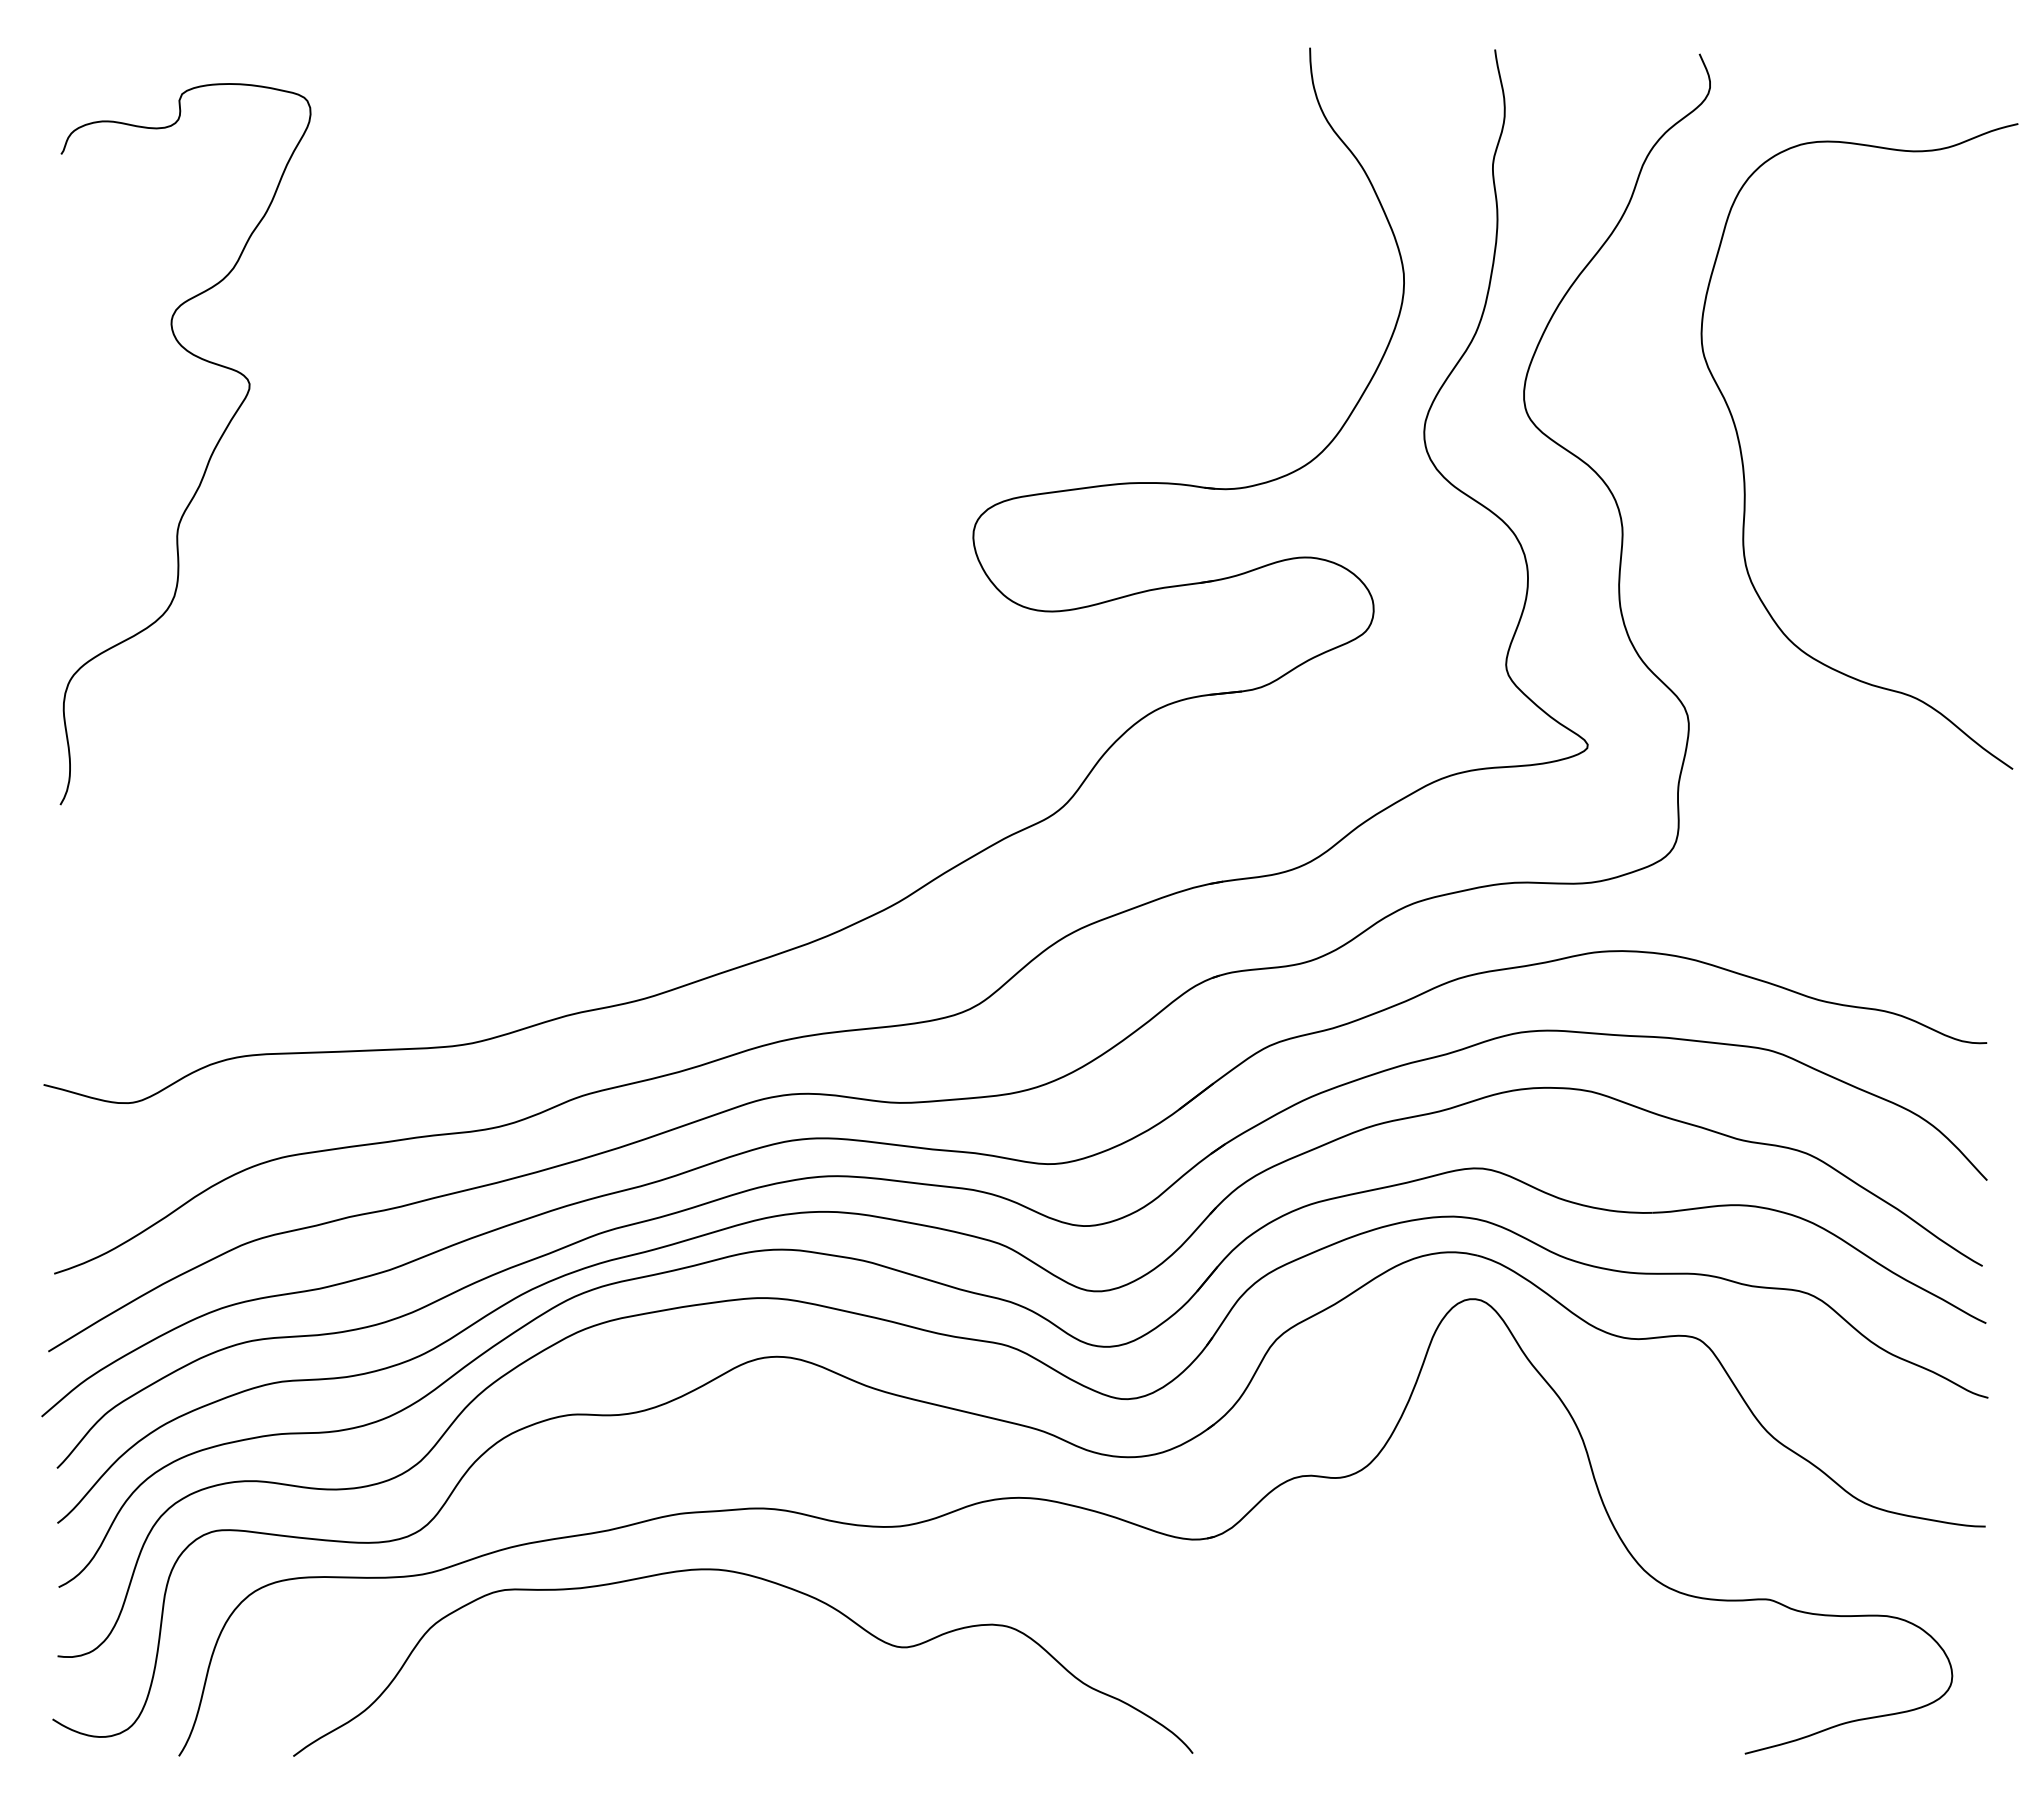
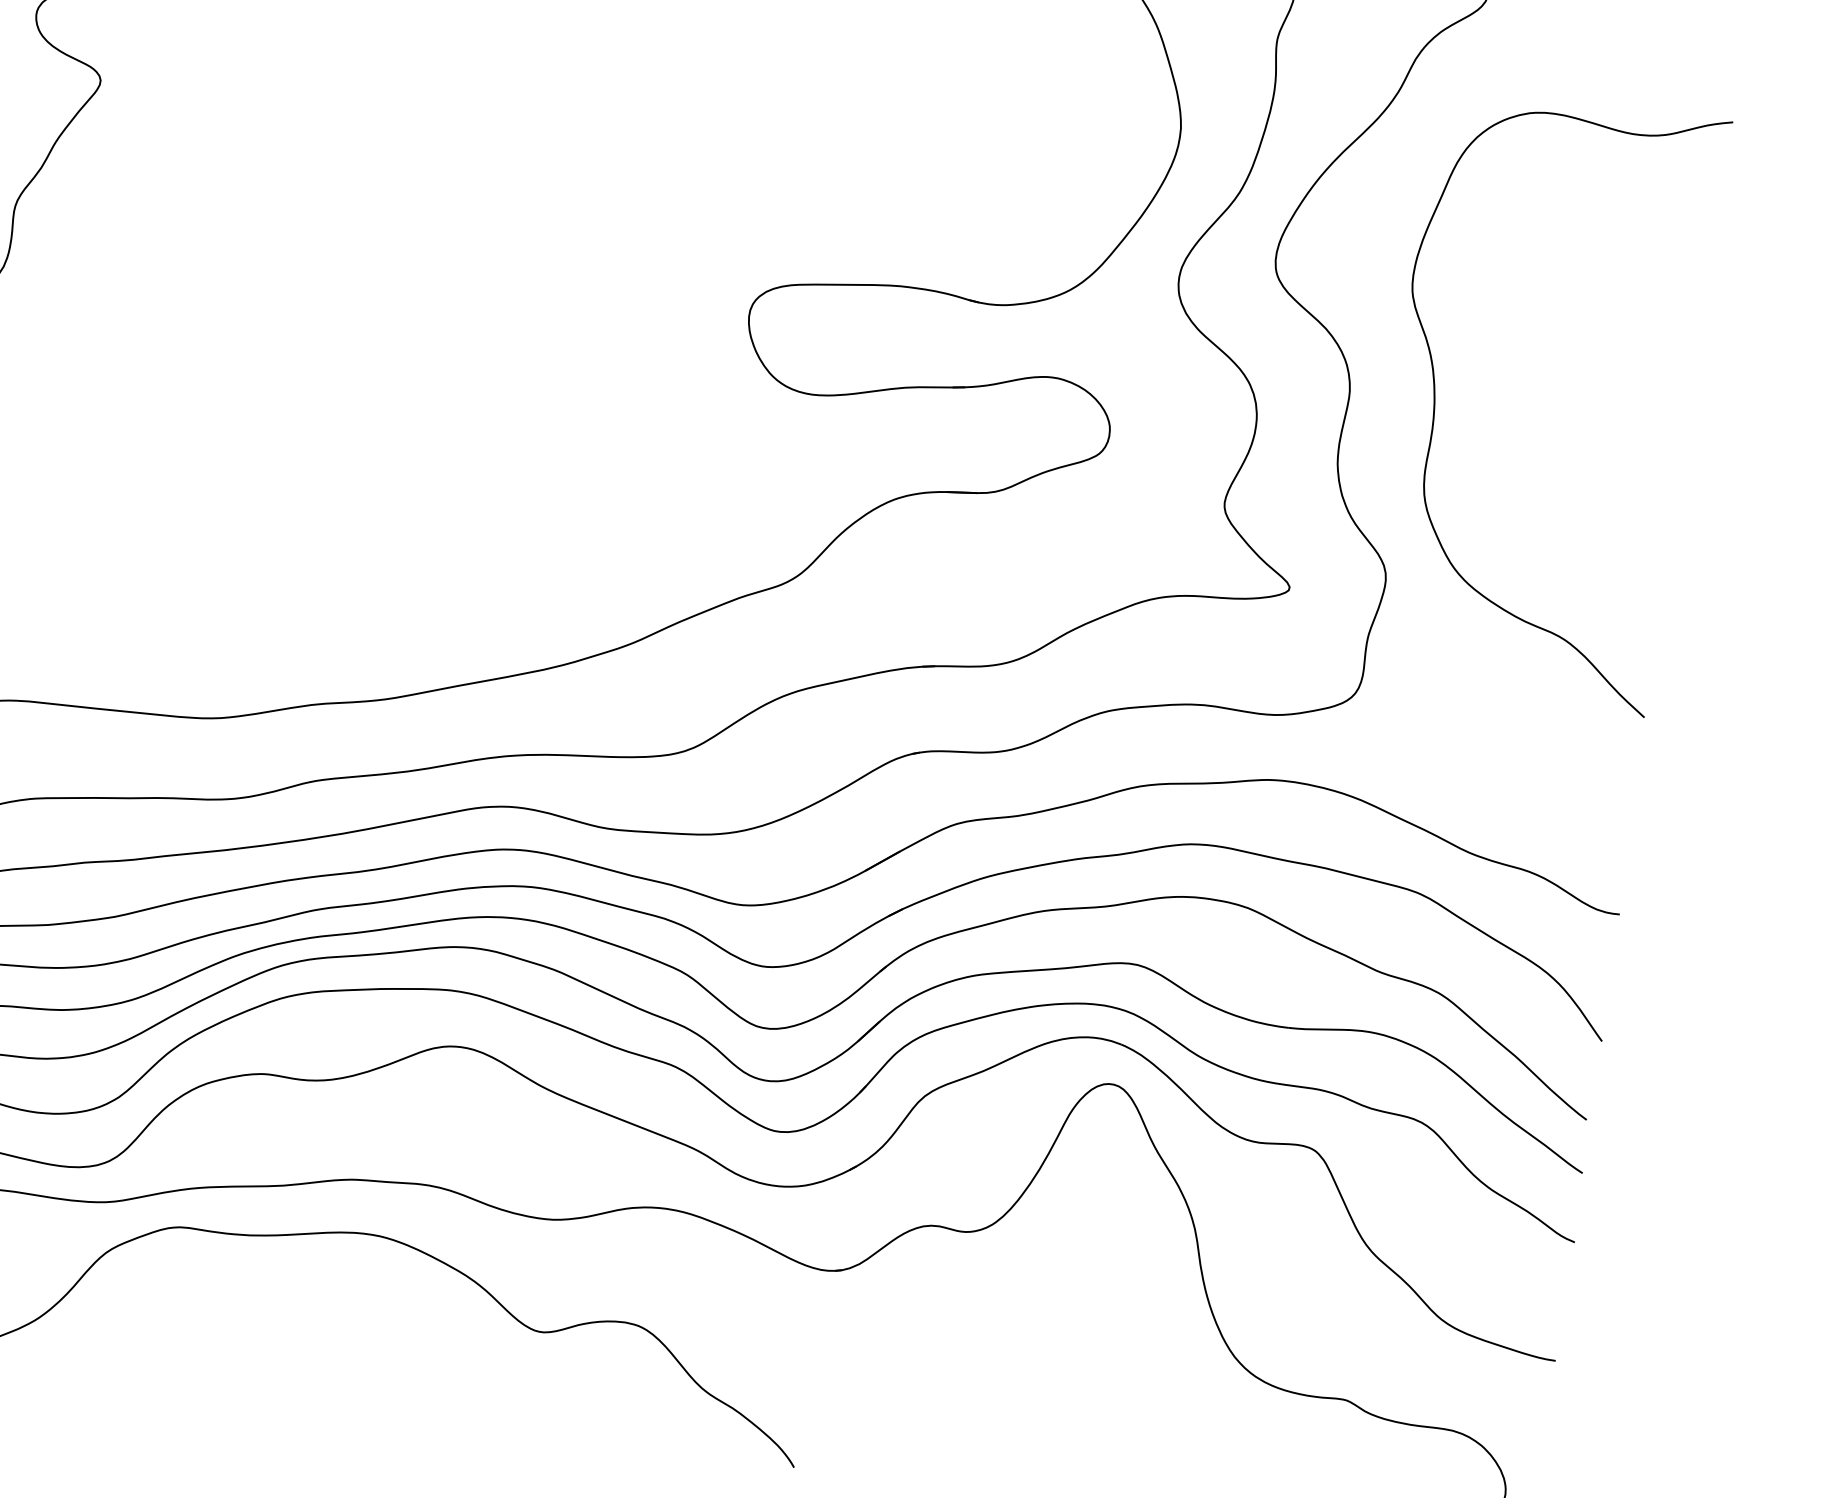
curve: (1743, 460) -> (1435, 397), moved

